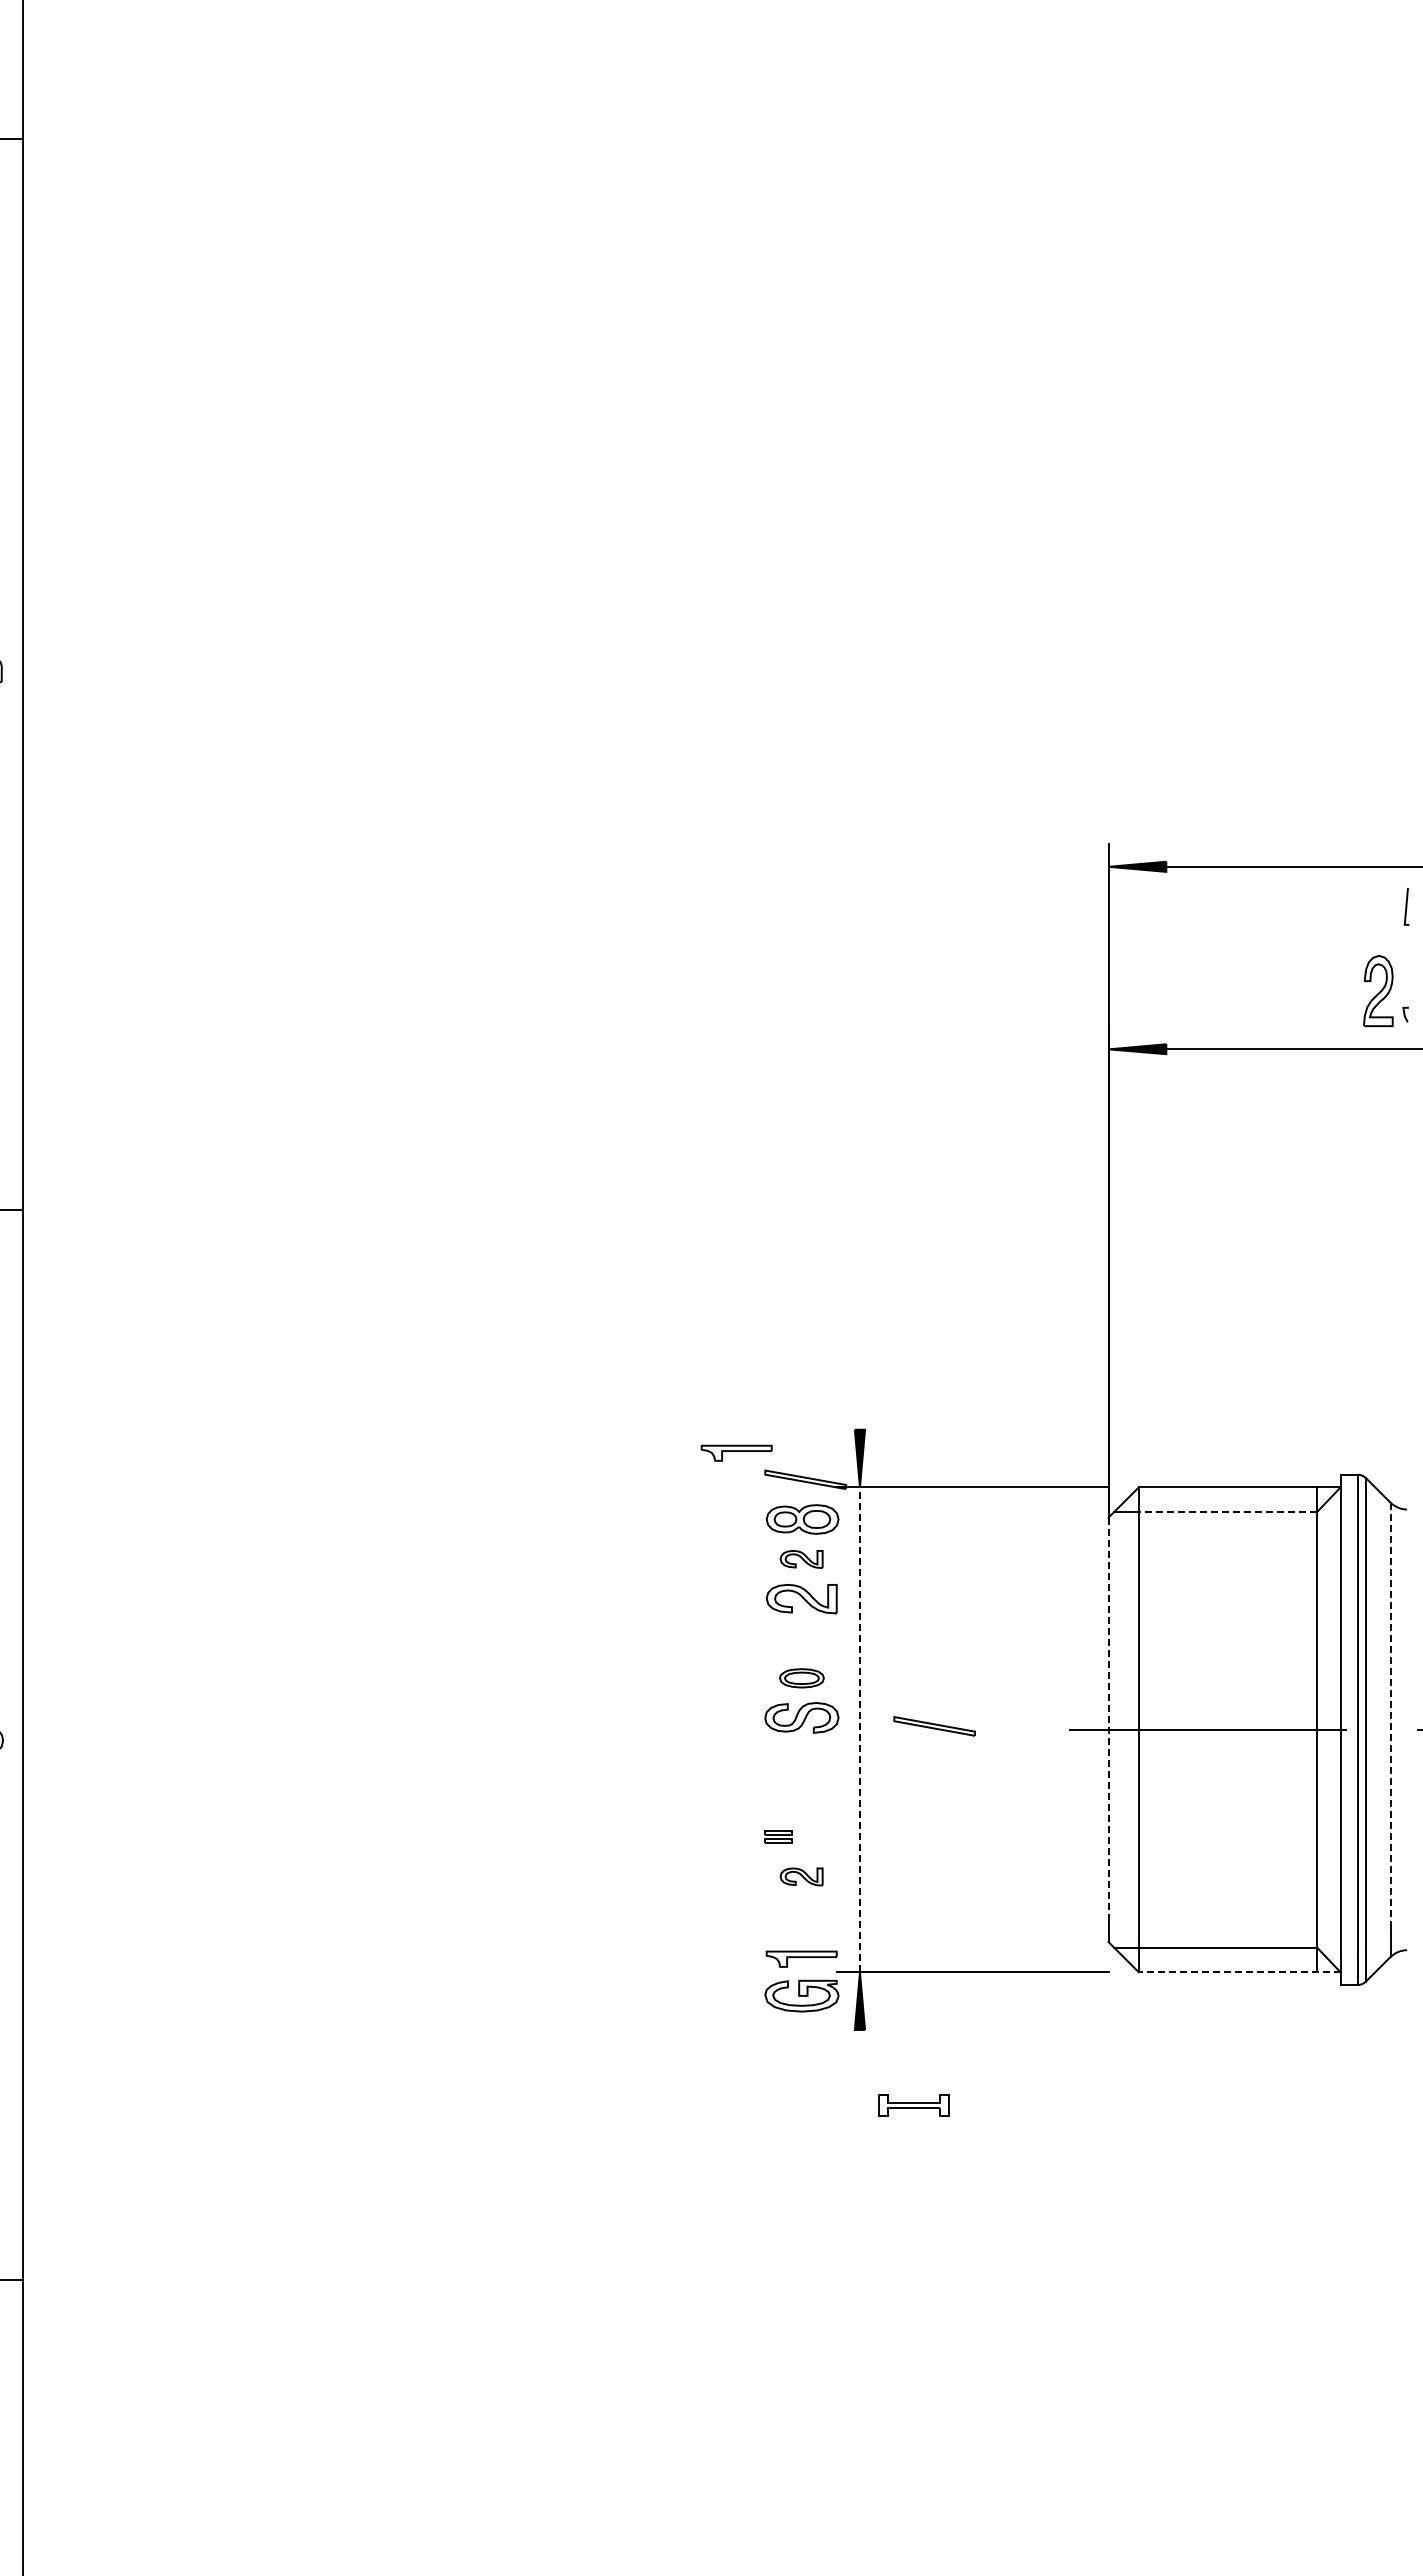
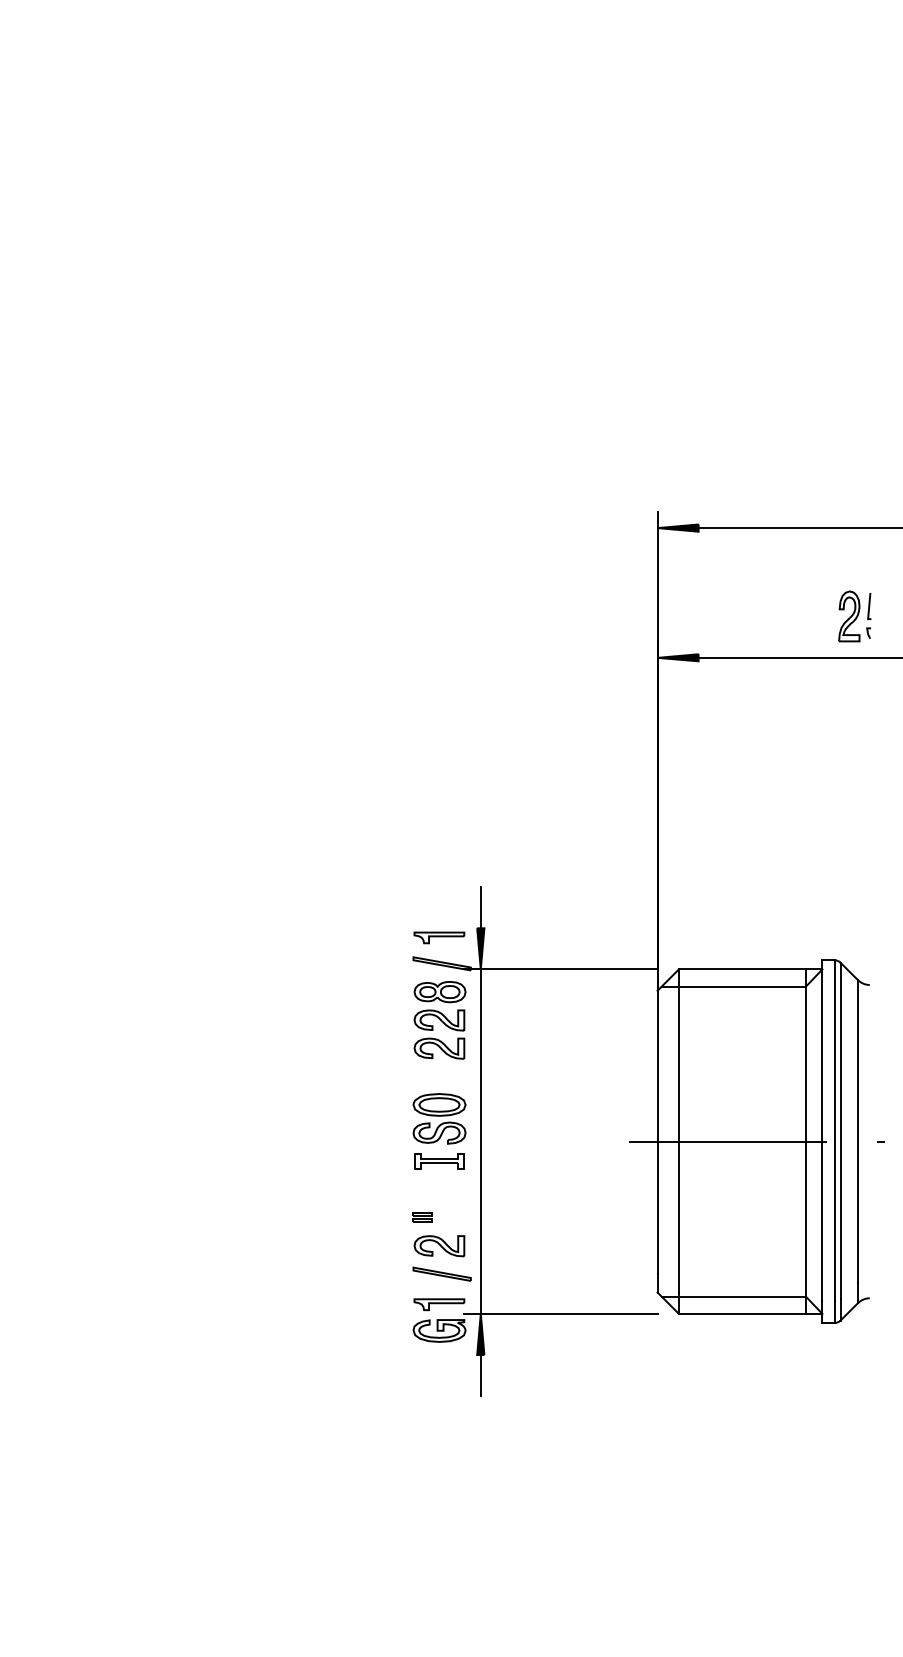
line: (1406, 906) -> (869, 606), moved
line: (859, 1400) -> (480, 907), added
part: (736, 1452) -> (439, 937), moved
line: (1227, 1511) -> (742, 986), dashed -> solid
part: (801, 1559) -> (439, 1020), size x1.67
part: (801, 1678) -> (439, 1105), size x1.67
line: (1390, 1716) -> (857, 1132), dashed -> solid
line: (1108, 1717) -> (657, 1132), dashed -> solid
part: (934, 1726) -> (442, 1274), moved
line: (859, 1729) -> (480, 1141), dashed -> solid
part: (801, 1876) -> (439, 1245), size x1.67
line: (1239, 1972) -> (750, 1314), dashed -> solid
line: (859, 2058) -> (480, 1375), added
part: (913, 2105) -> (439, 1161), moved

